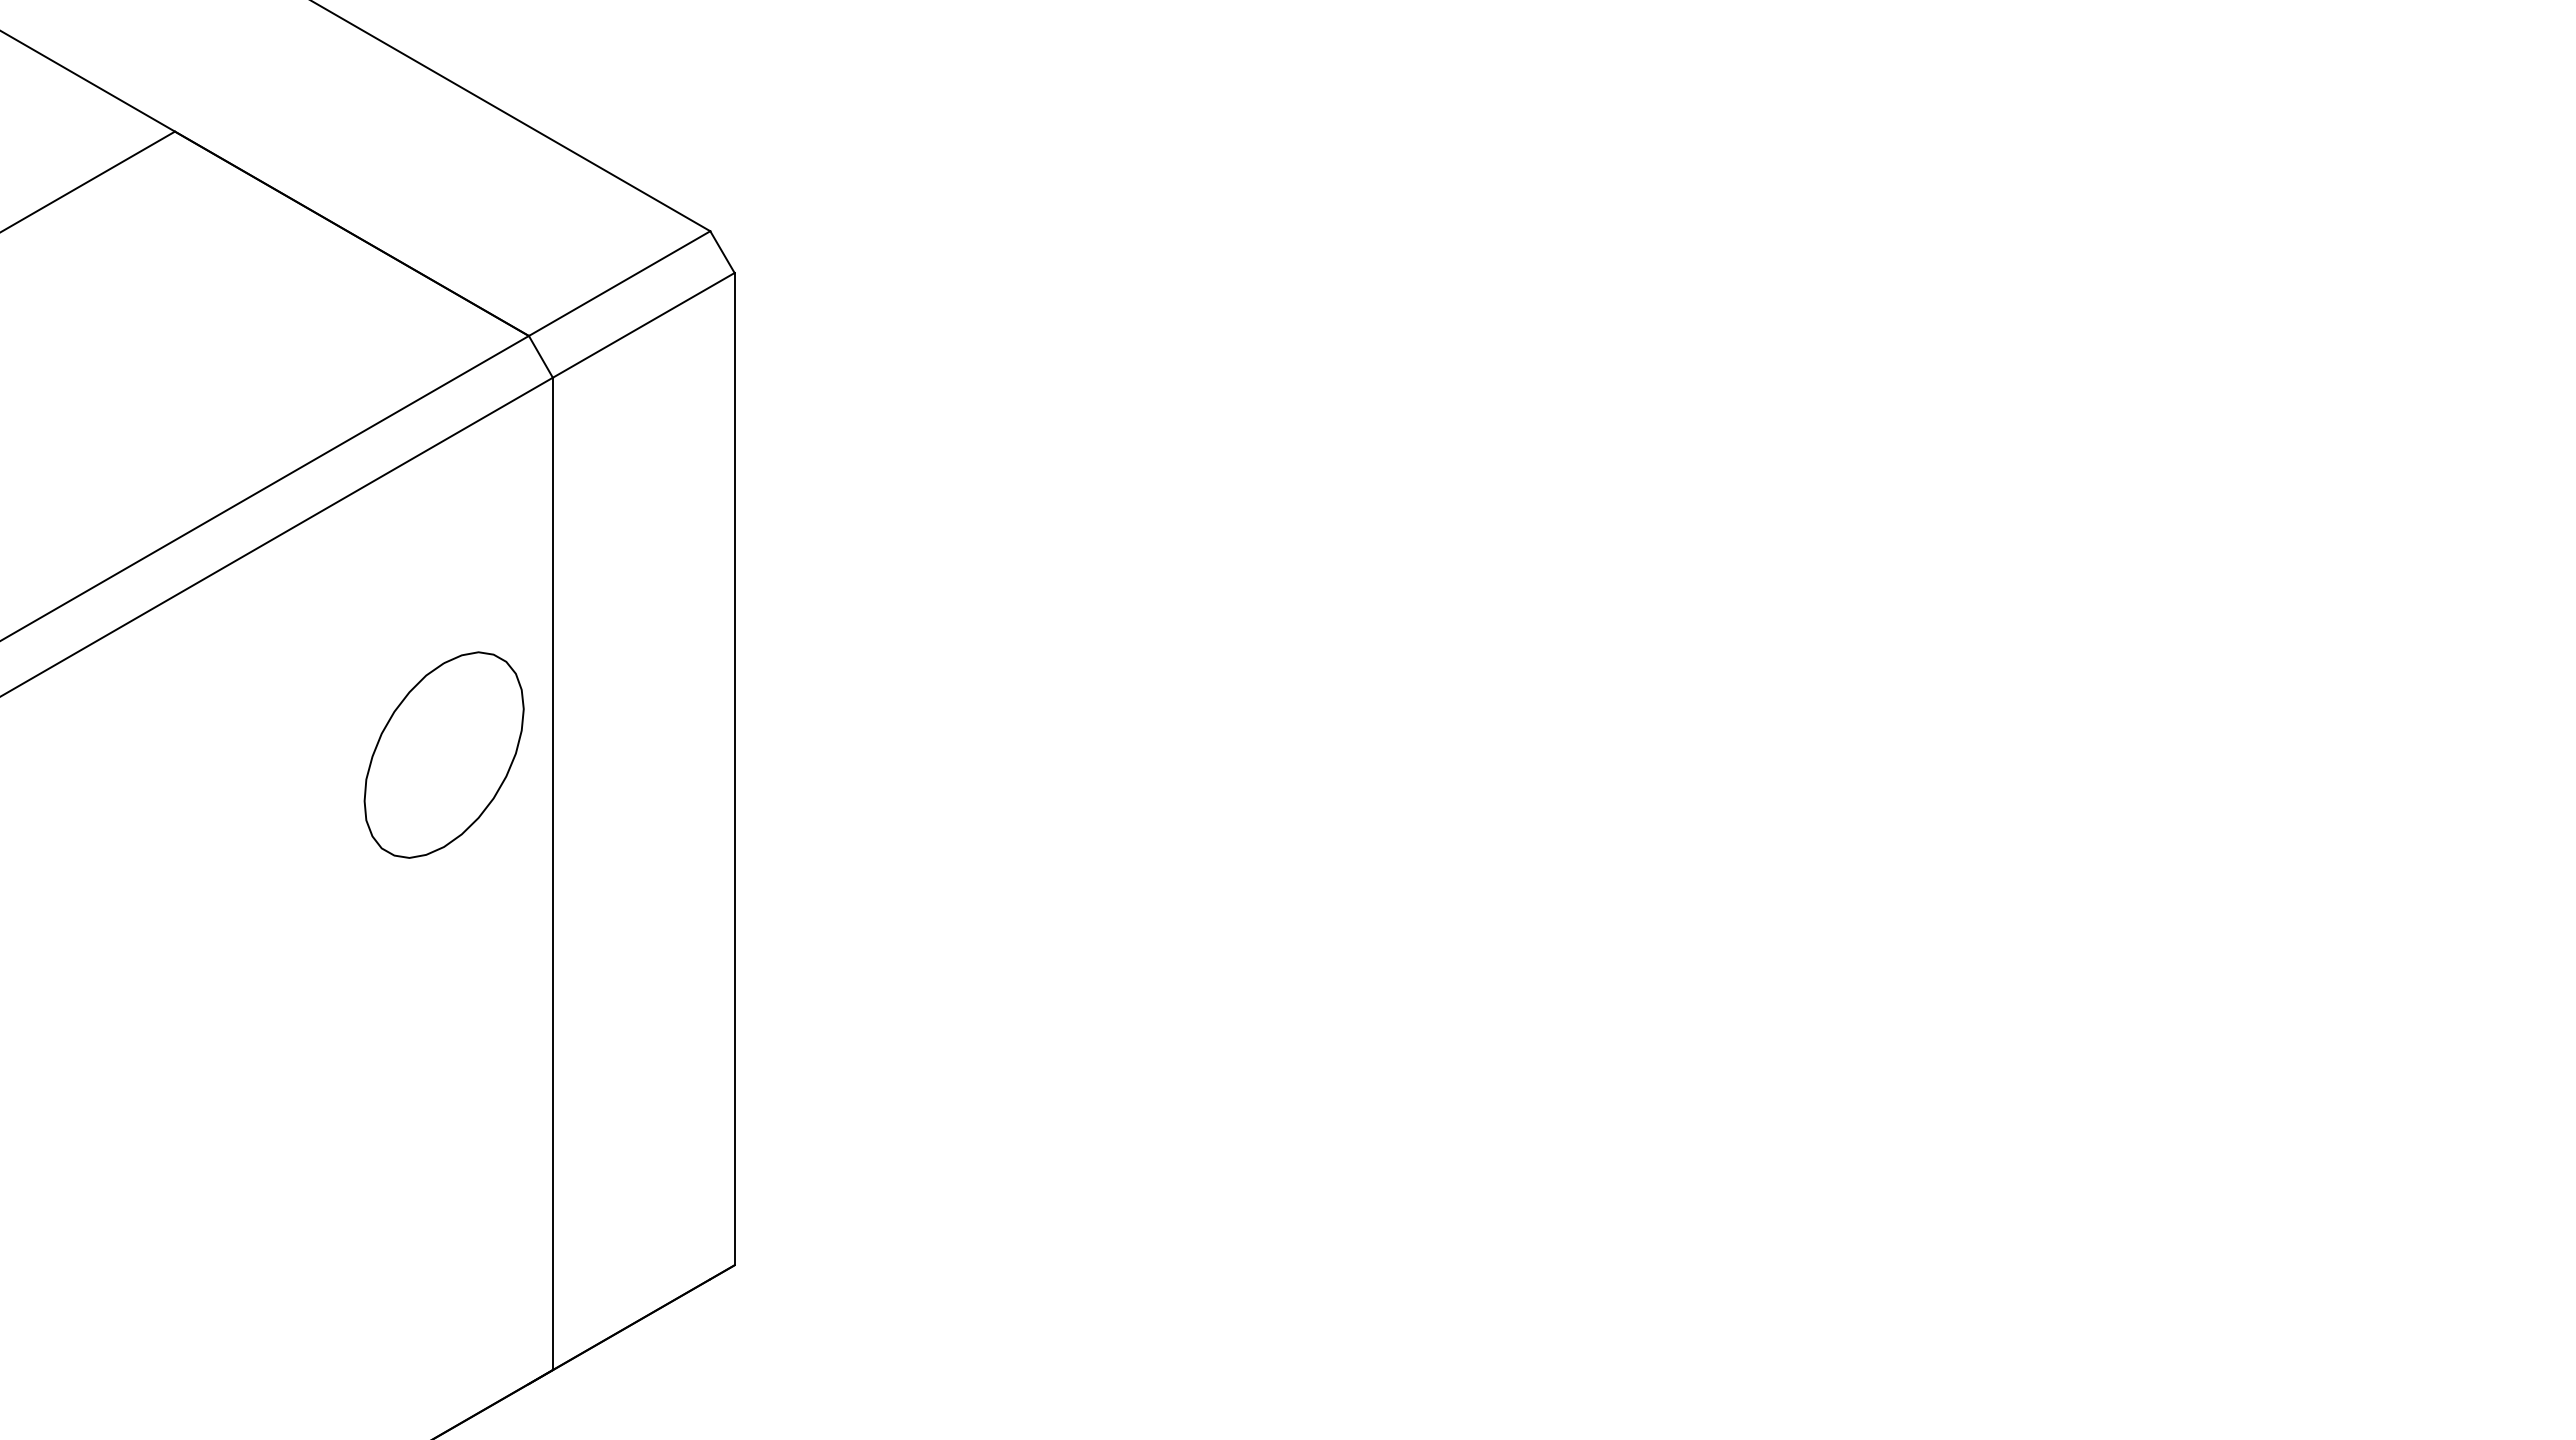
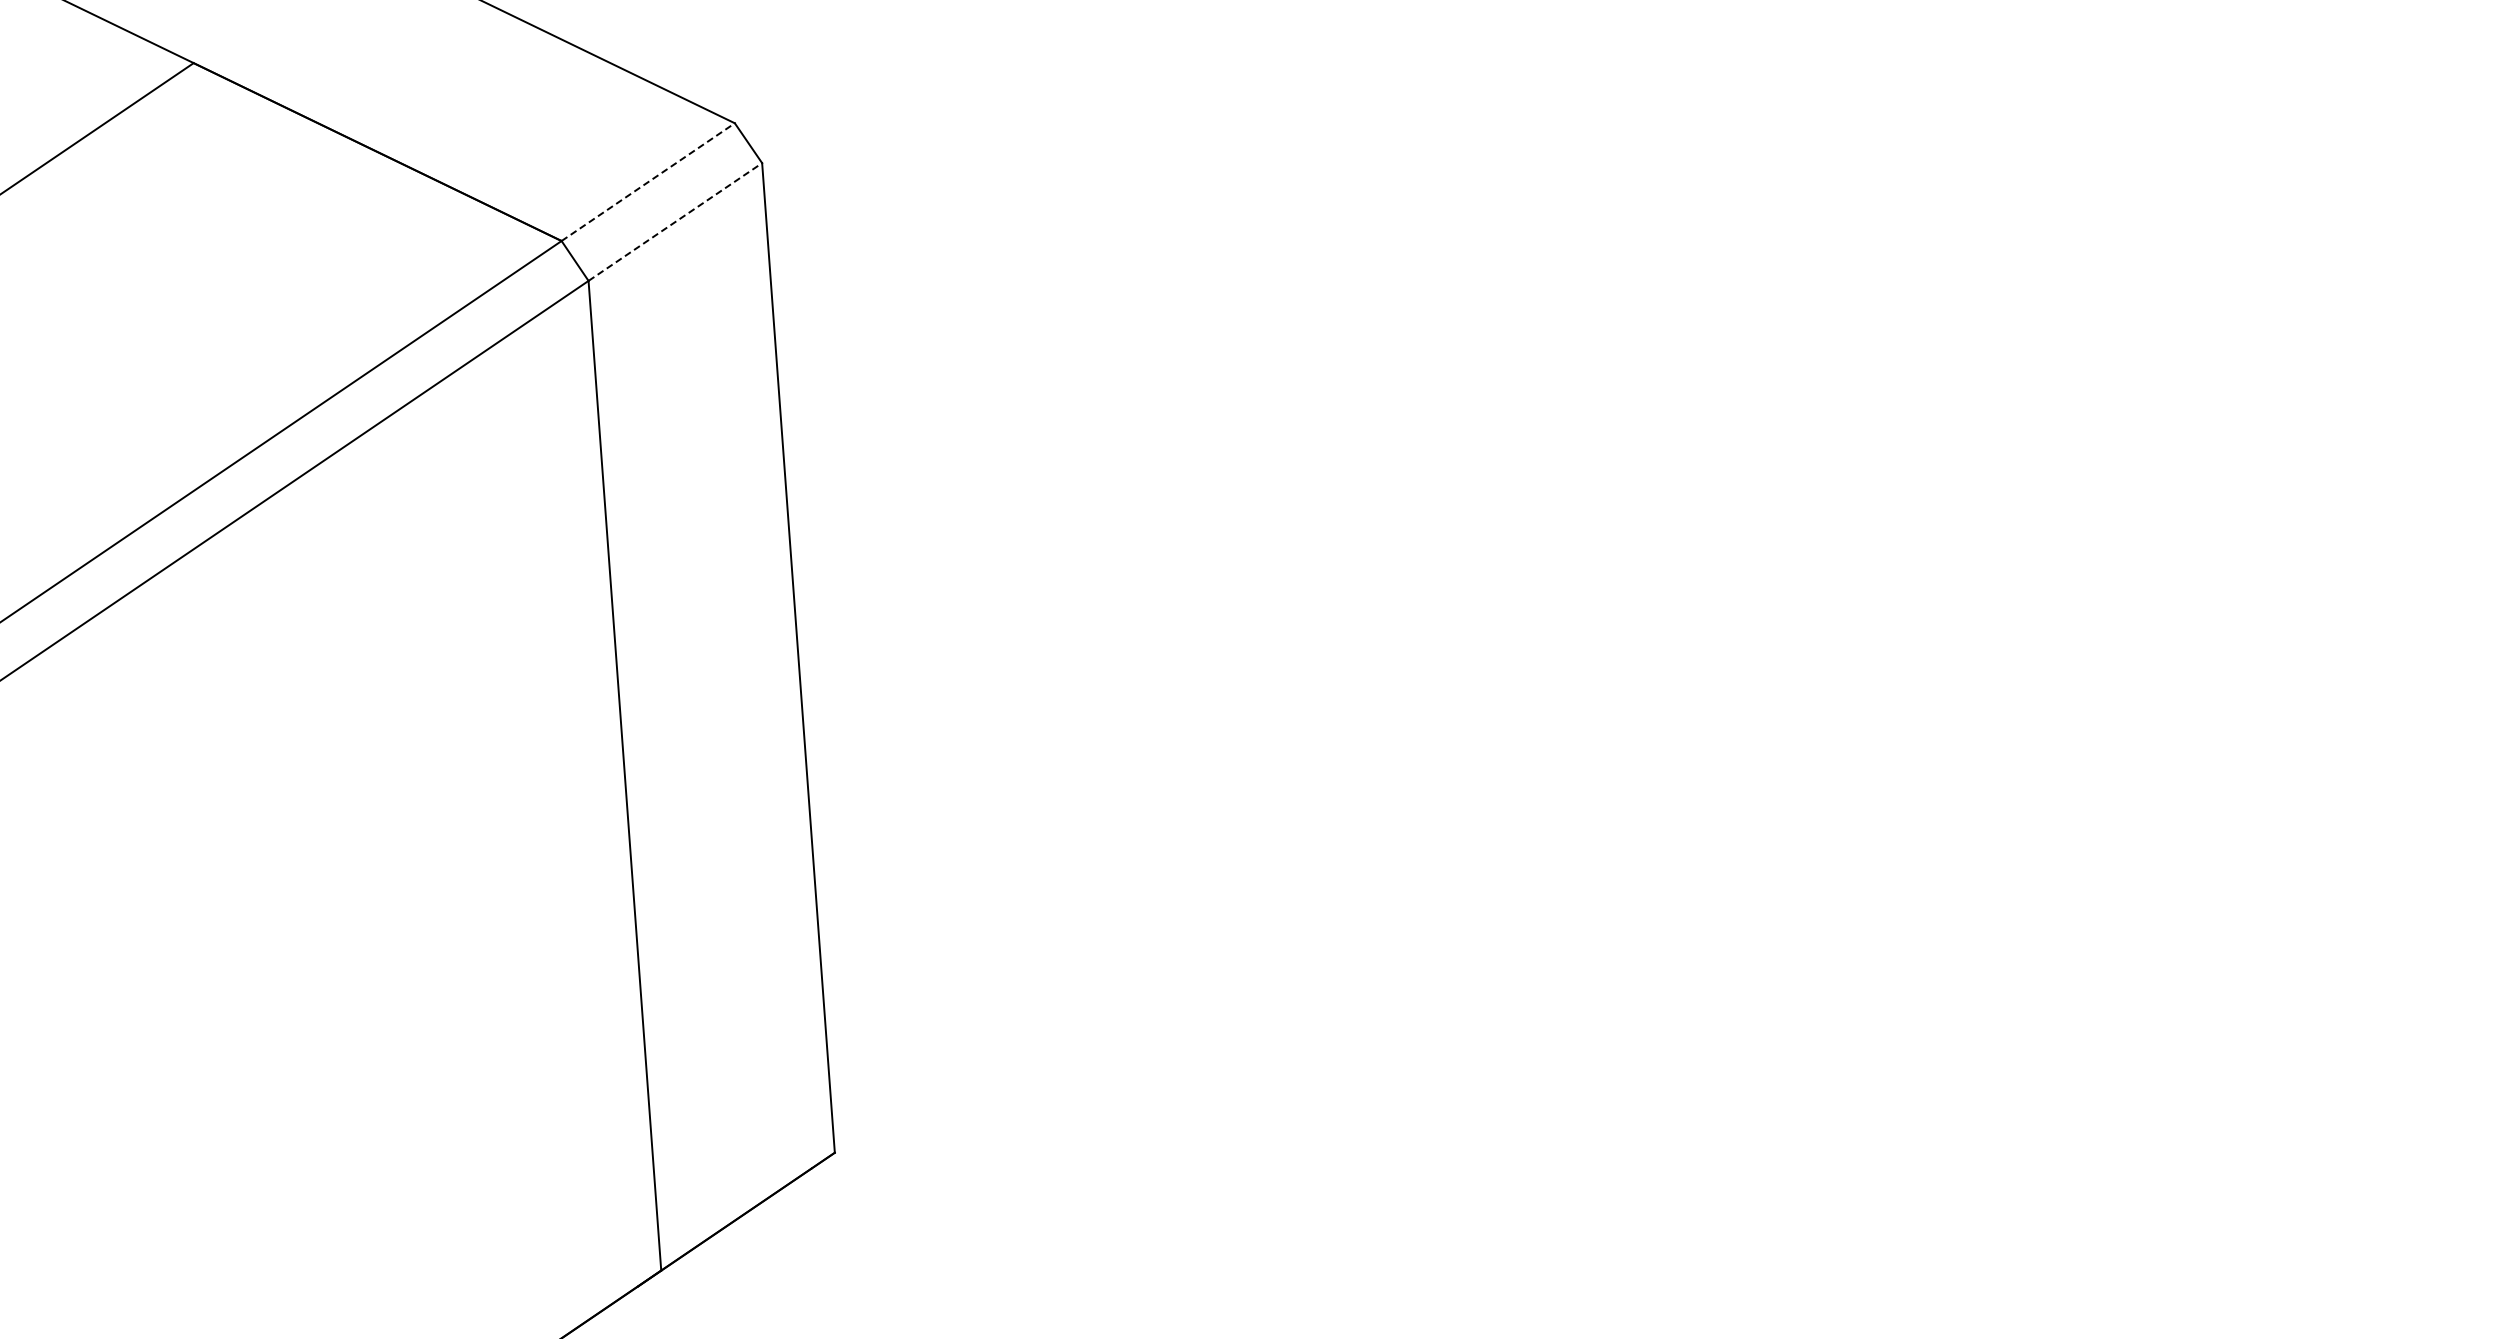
line: (619, 283) -> (648, 182), solid -> dashed
line: (643, 325) -> (675, 222), solid -> dashed
part: (443, 754) -> (507, 664), removed

